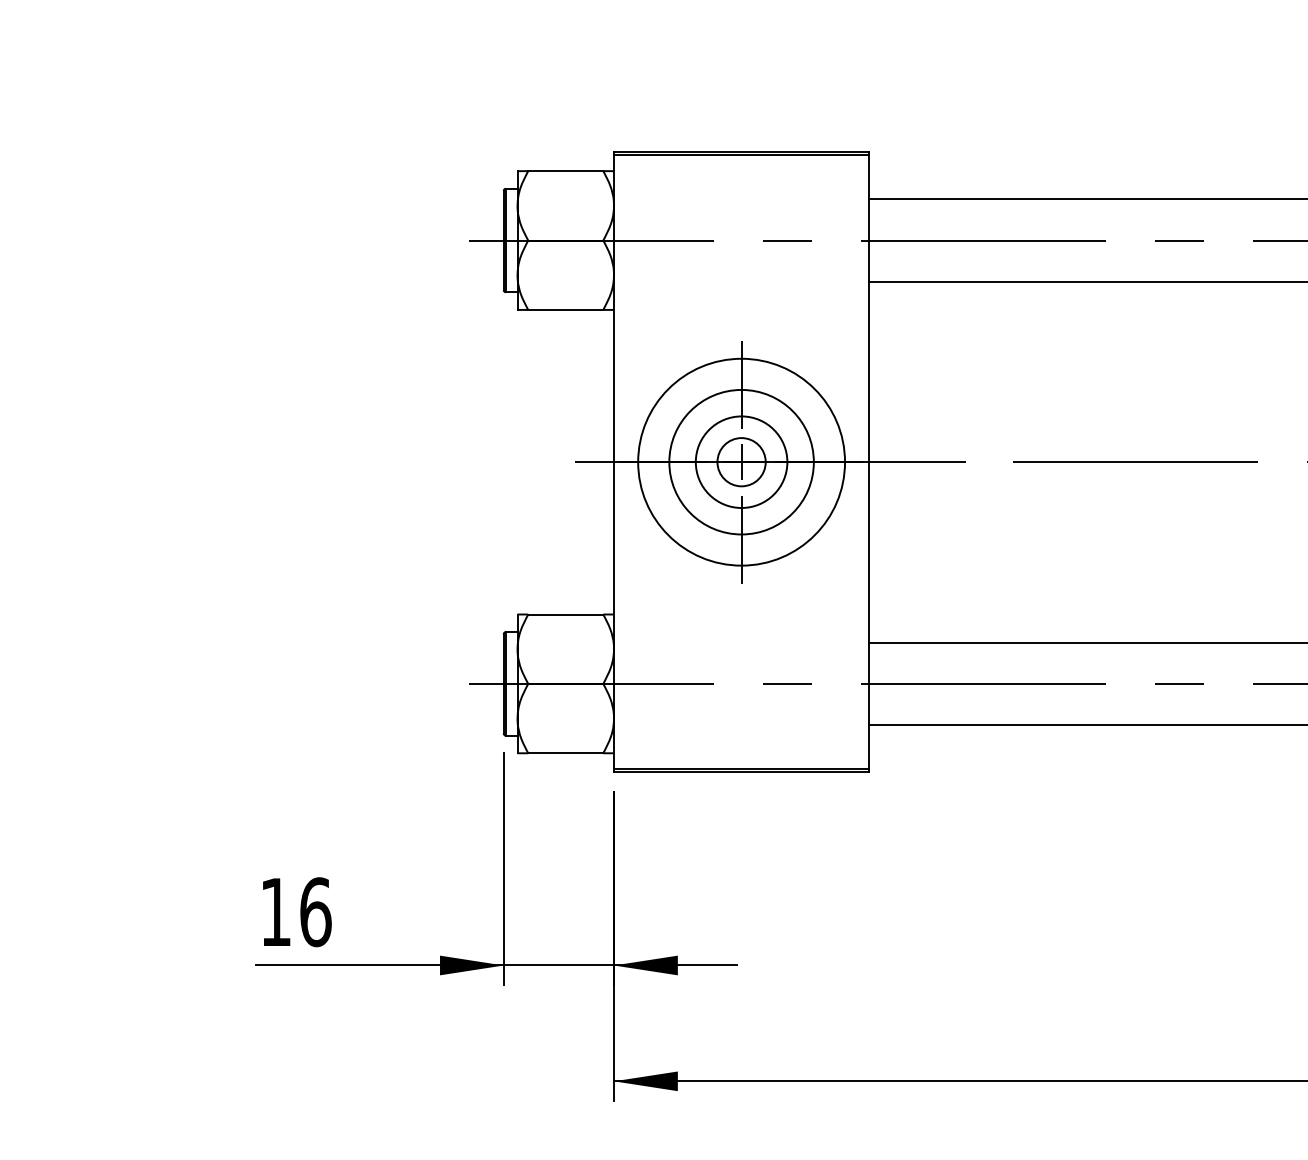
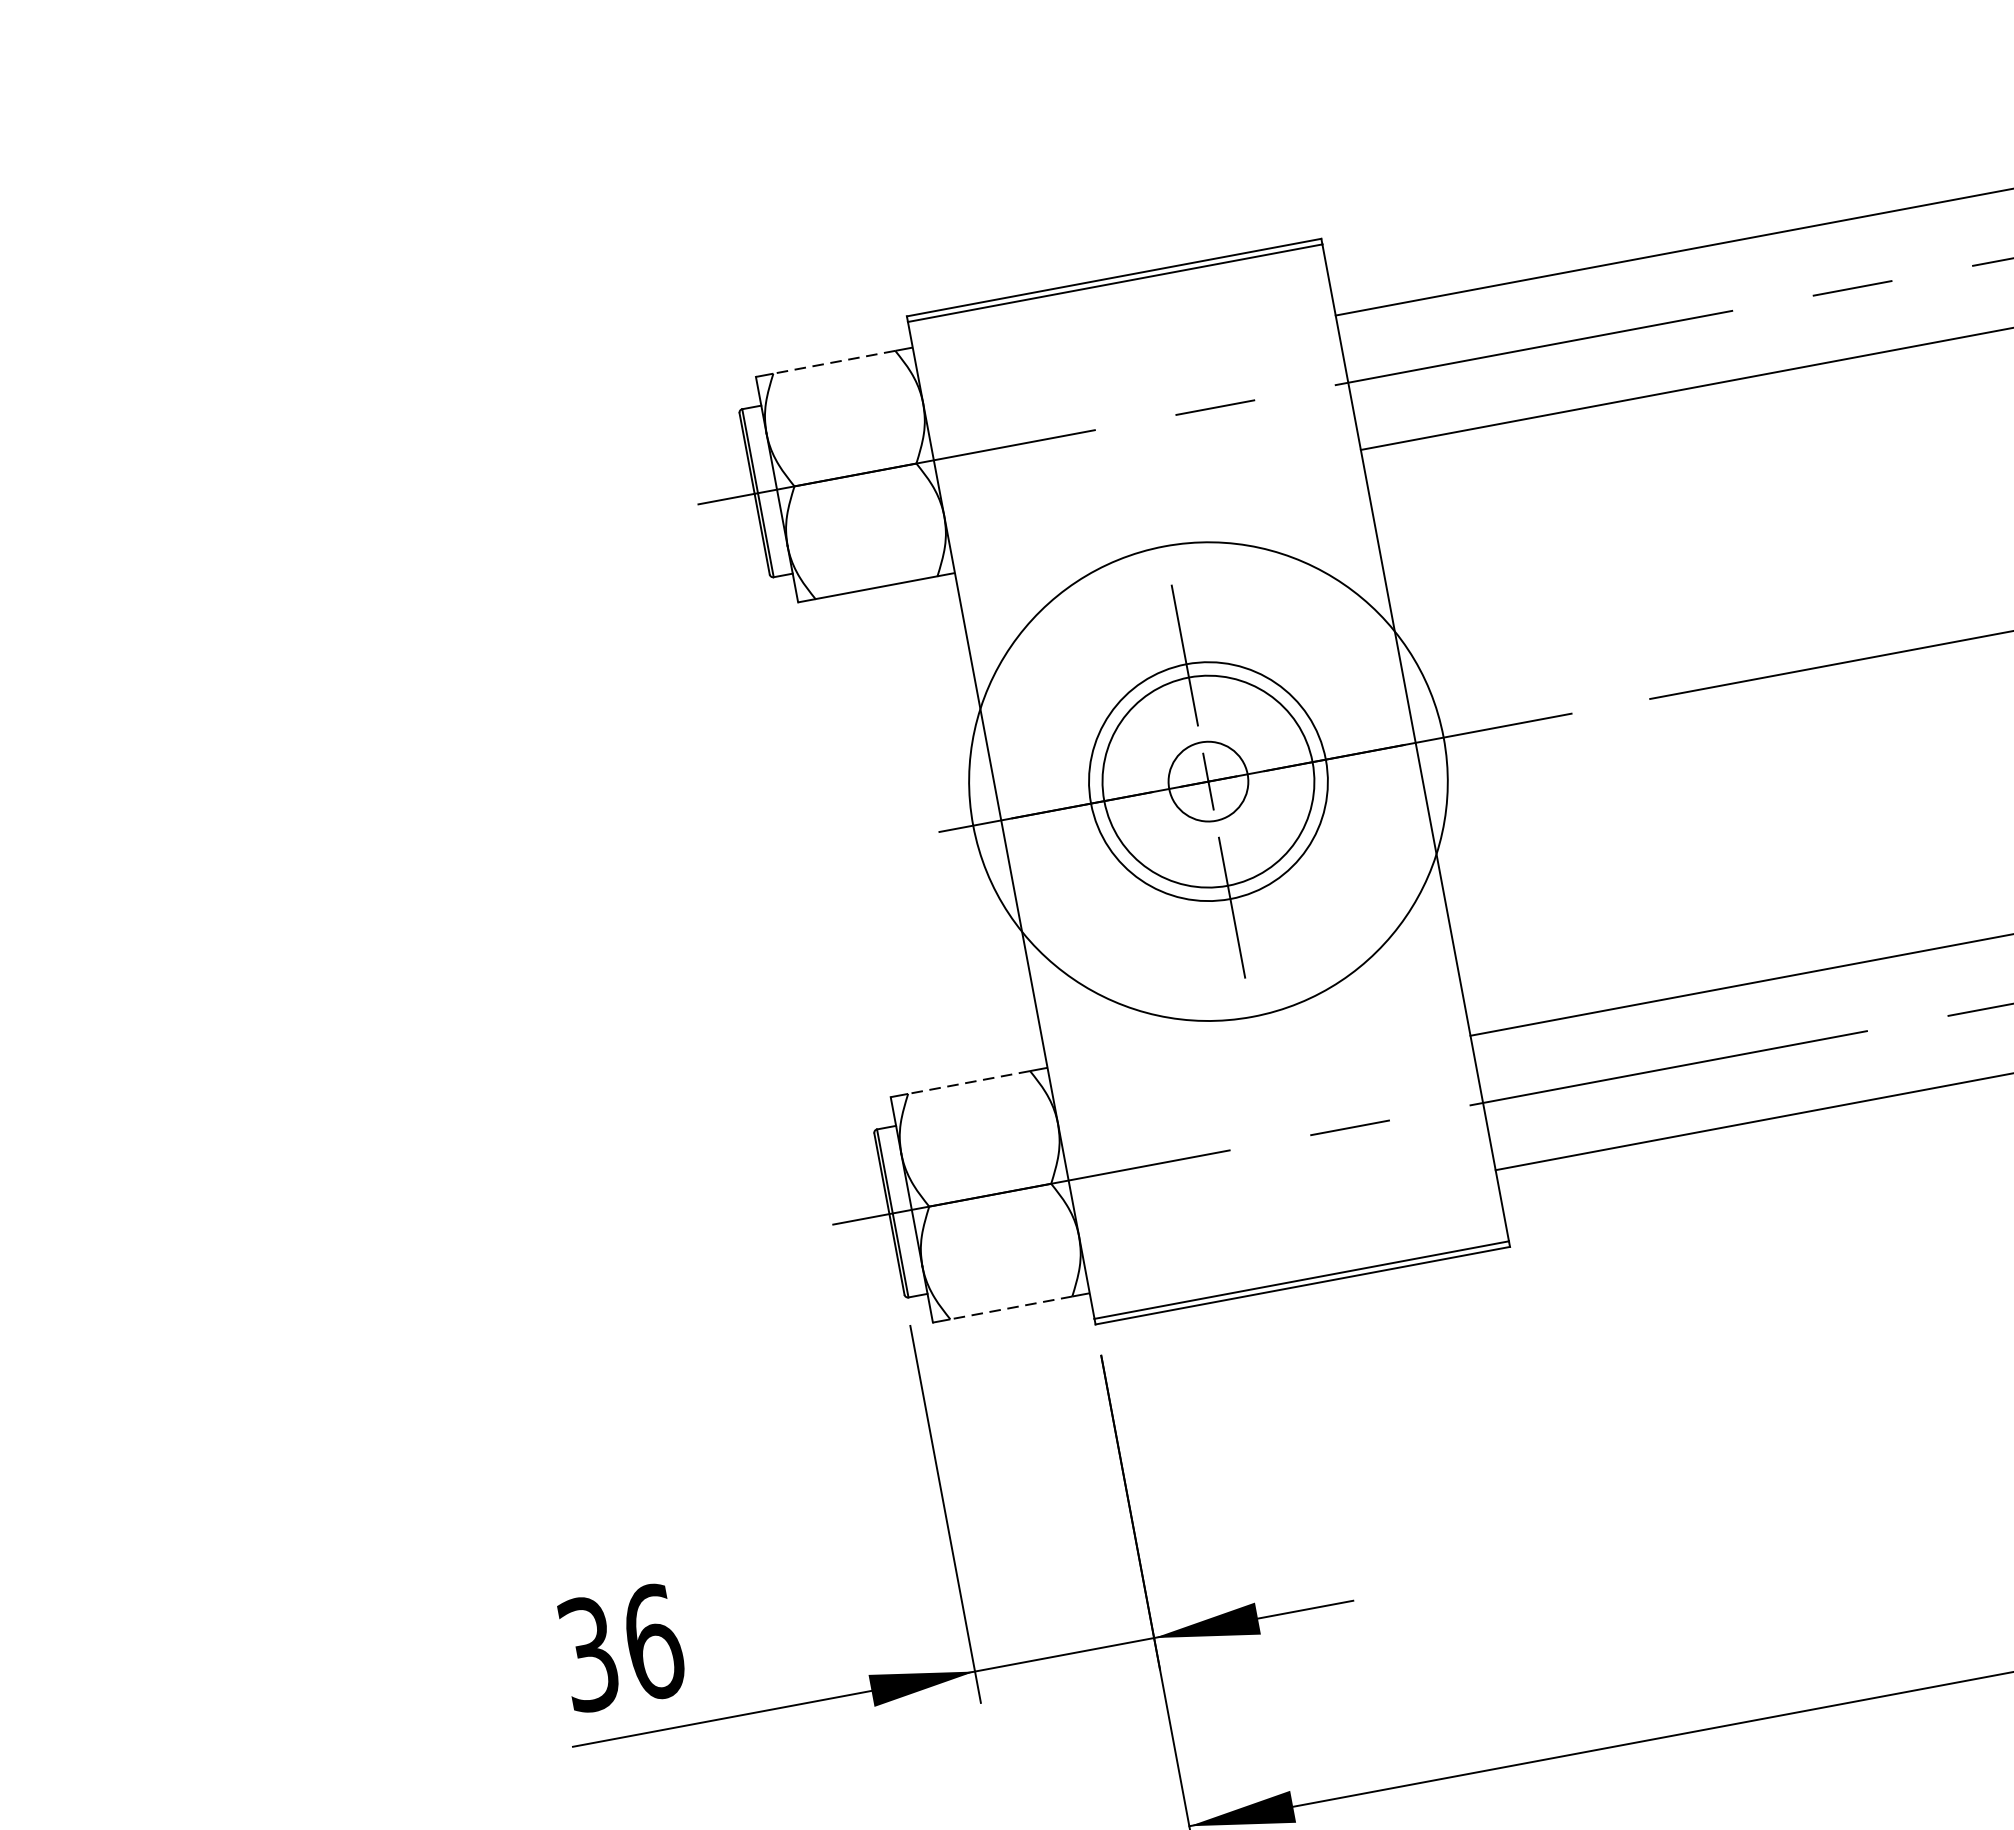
line: (565, 171) -> (834, 362), solid -> dashed
circle: (741, 461) -> (1208, 780), size x1.4
circle: (741, 461) -> (1208, 780), size x1.4
line: (565, 614) -> (968, 1082), solid -> dashed
line: (565, 753) -> (1010, 1308), solid -> dashed
text: (275, 912) -> (588, 1654), 16 -> 36

